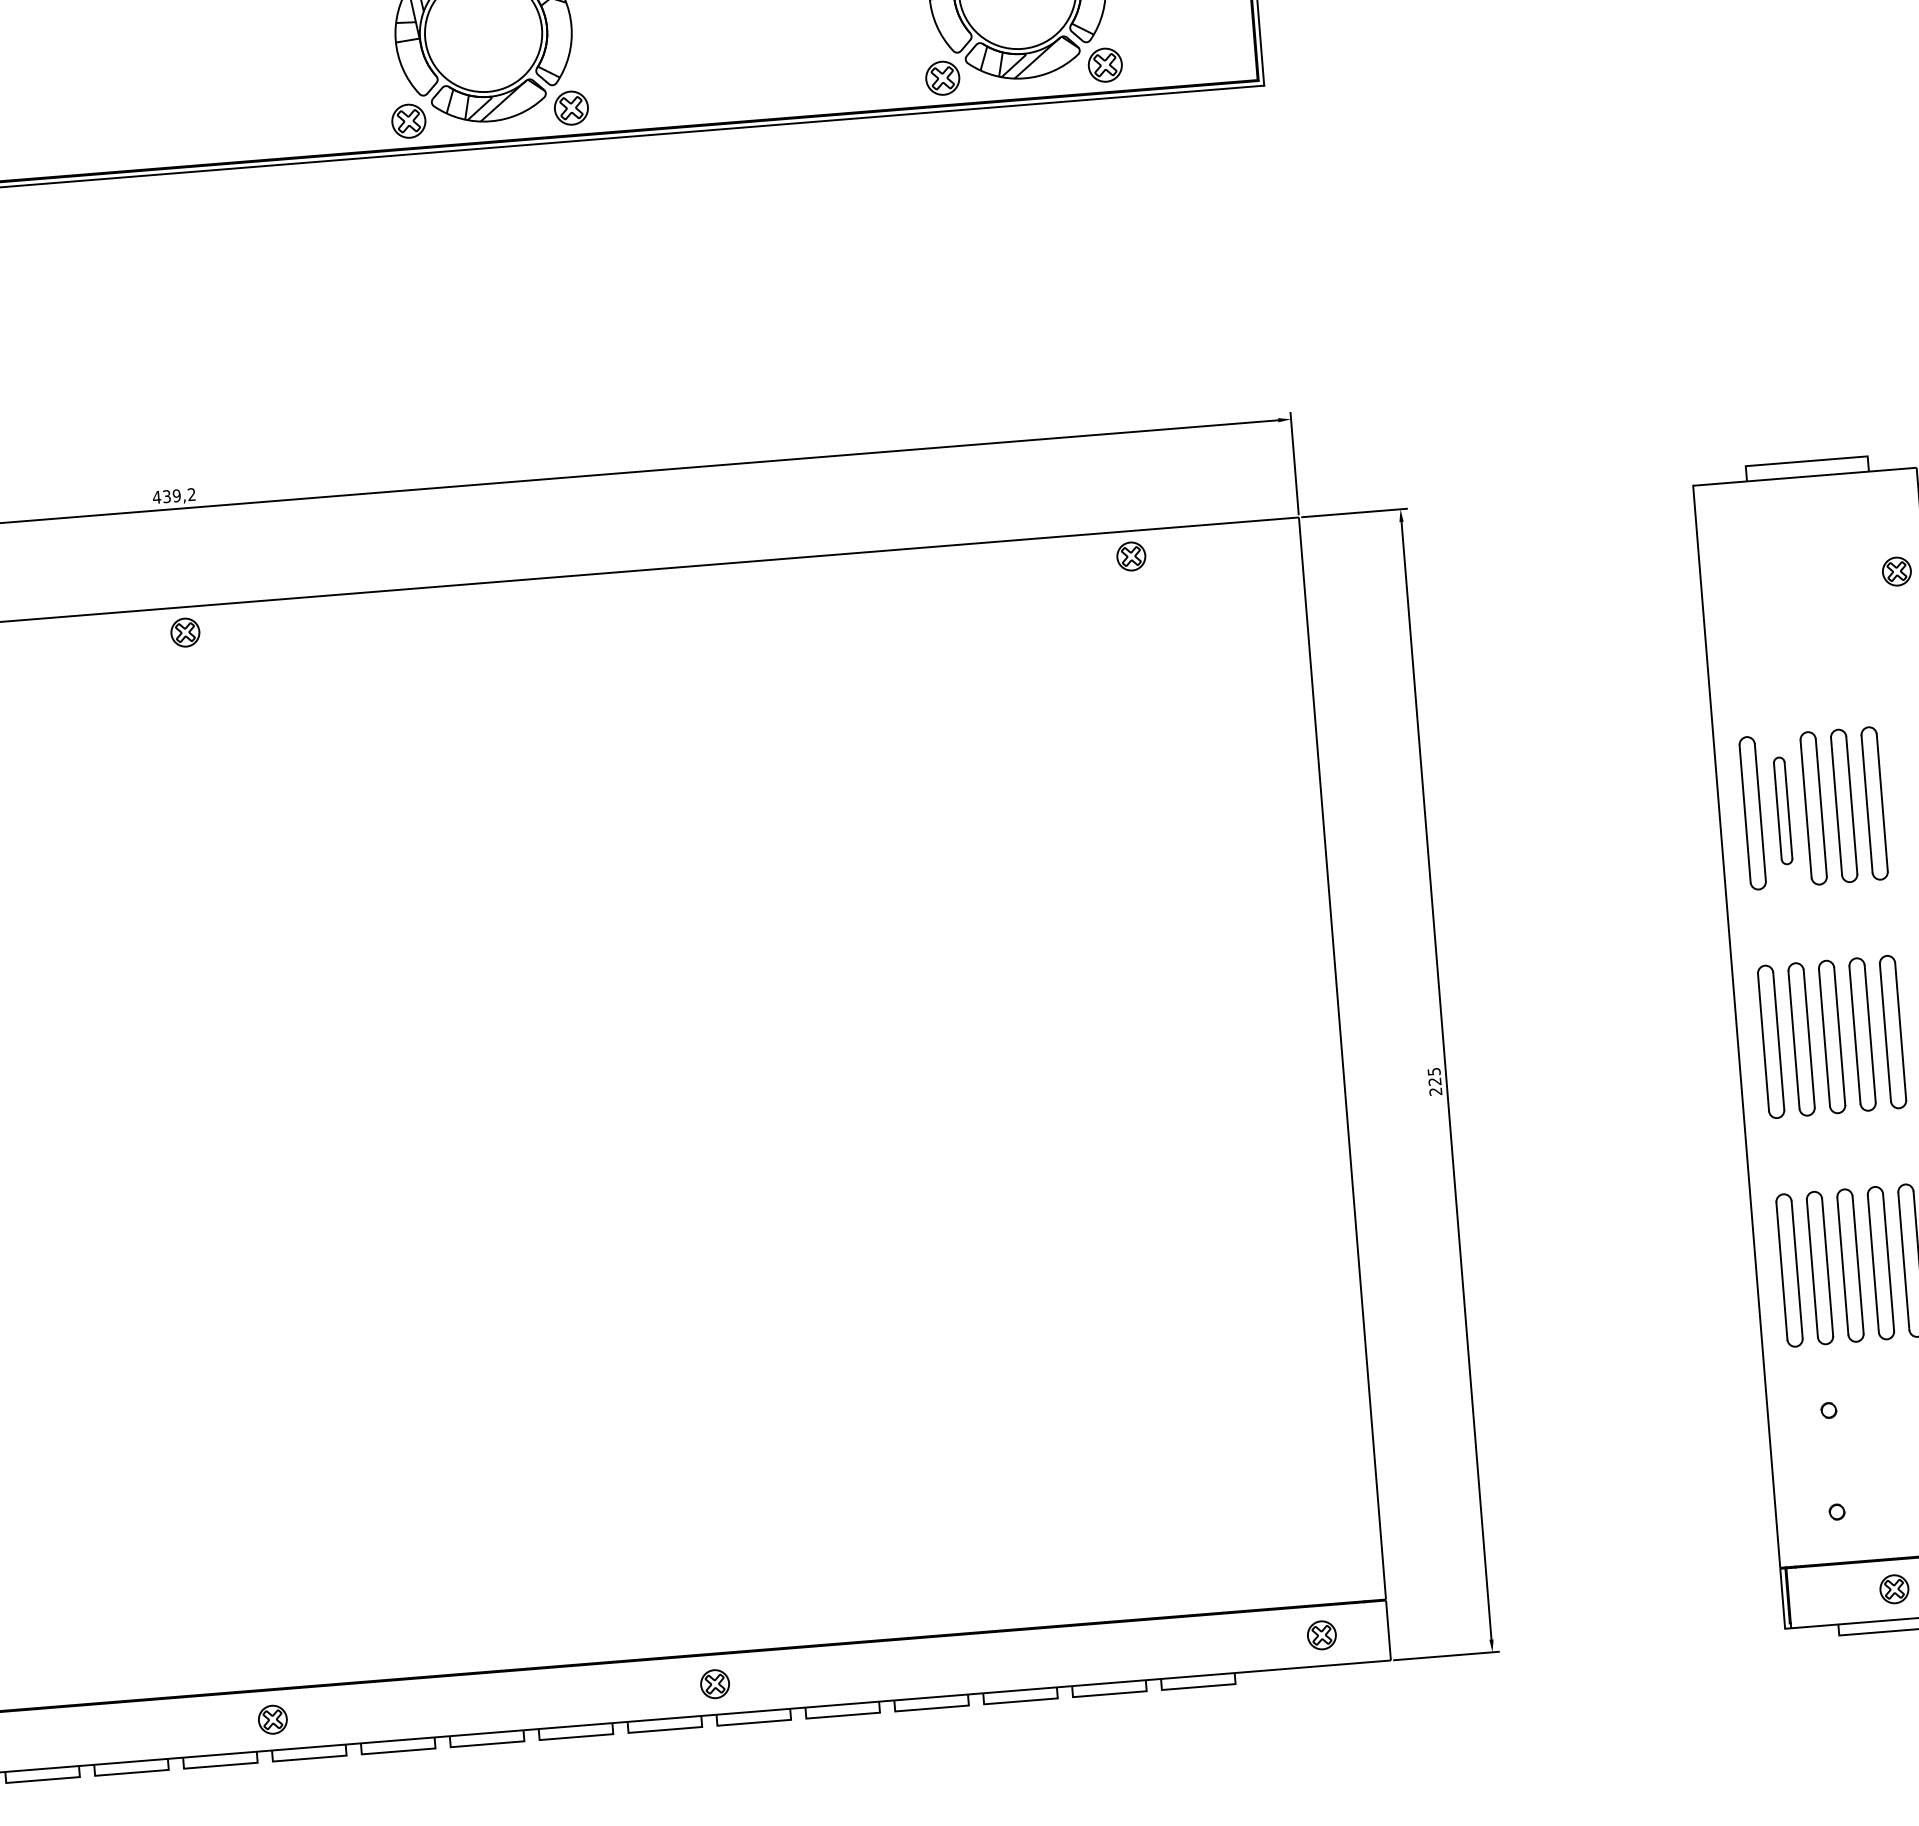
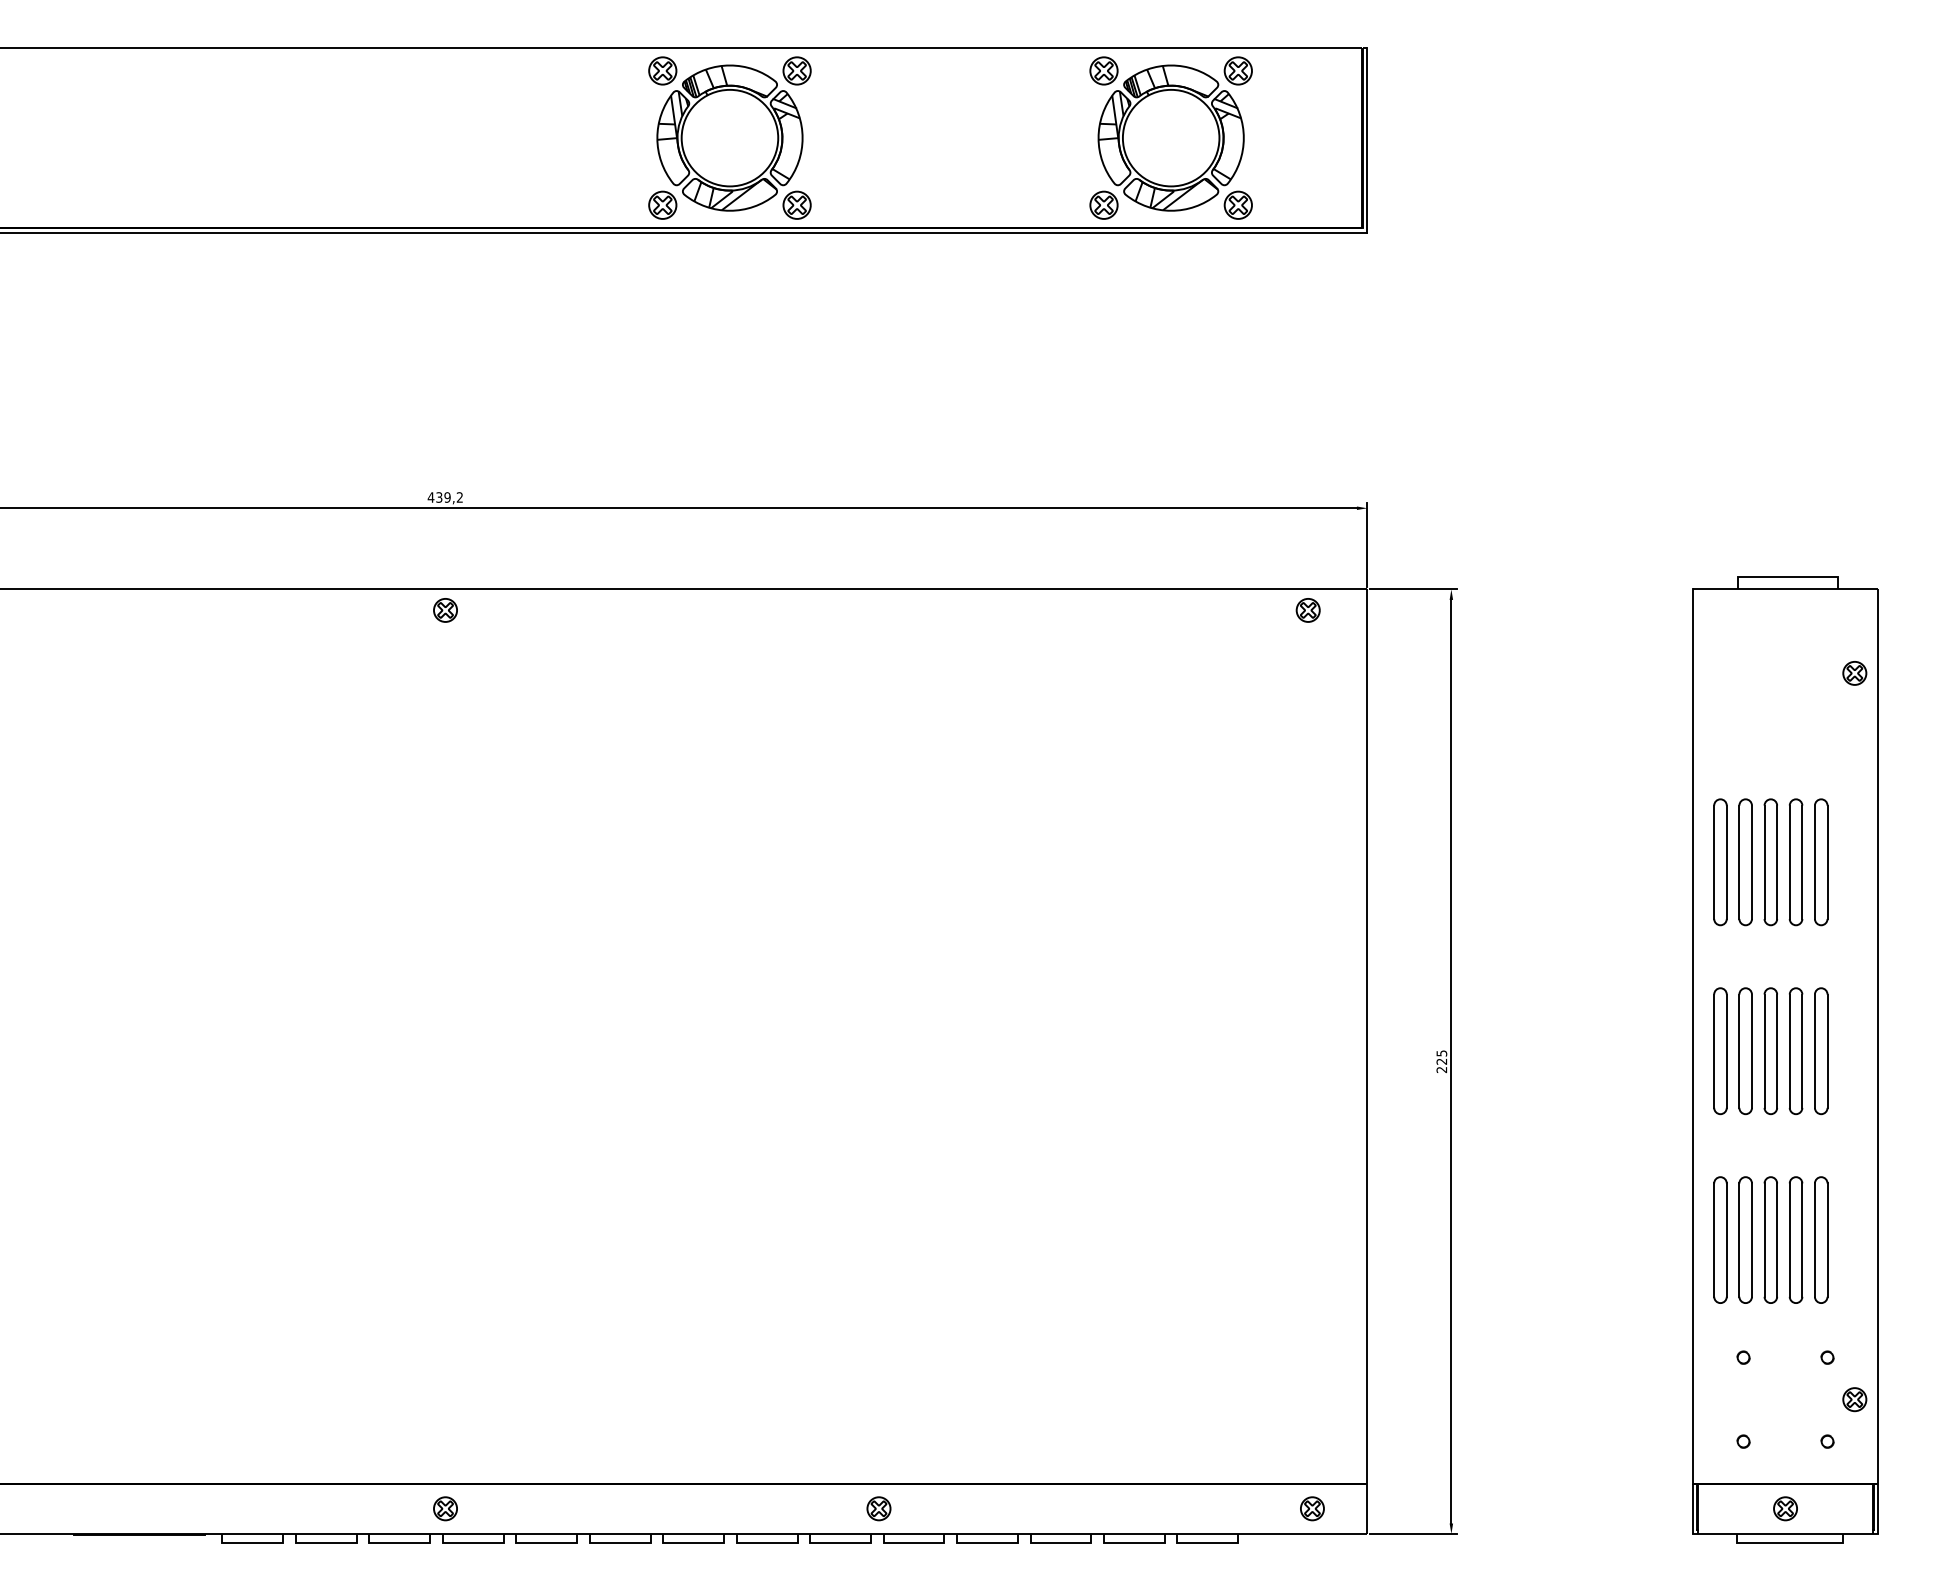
part: (1130, 556) -> (1307, 610), moved
part: (1783, 811) -> (1745, 862), size x1.43
part: (714, 1683) -> (878, 1508), moved

